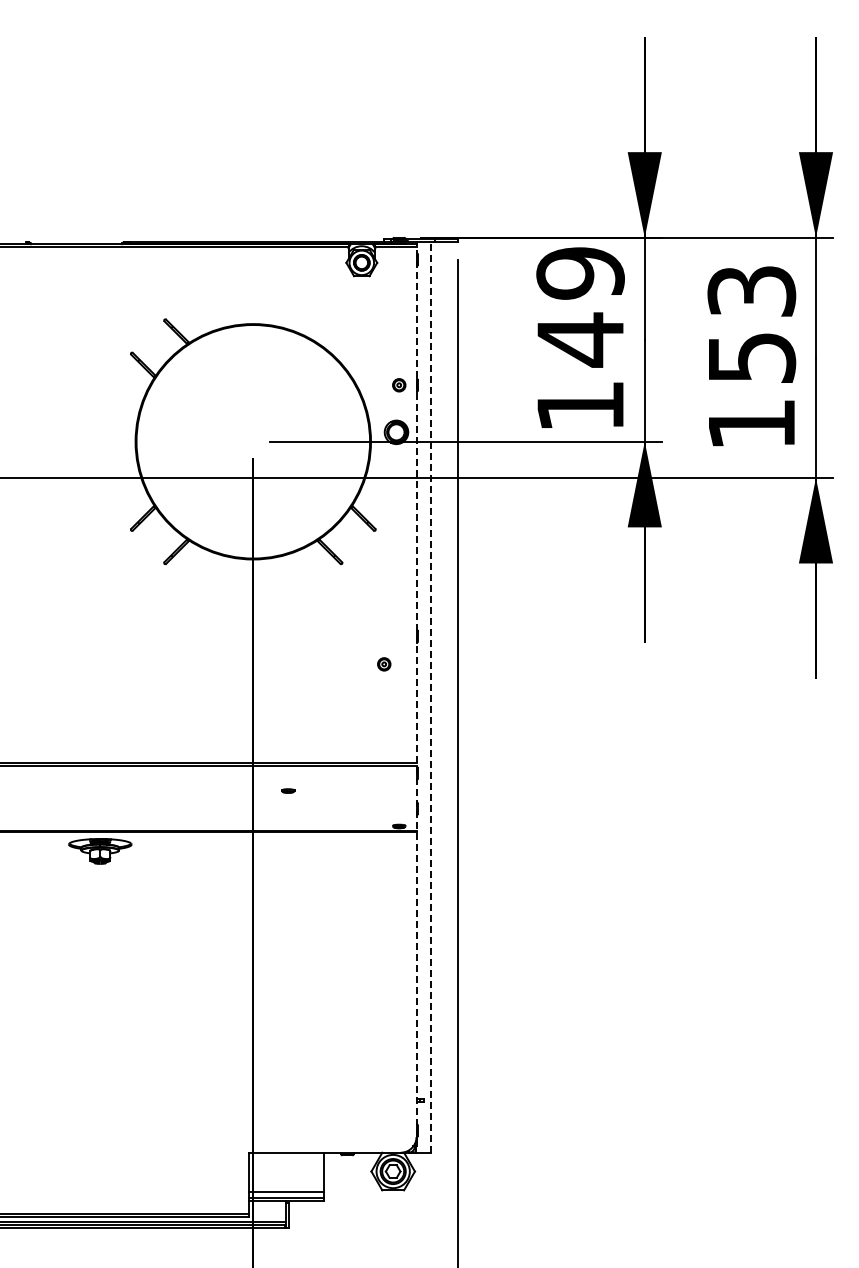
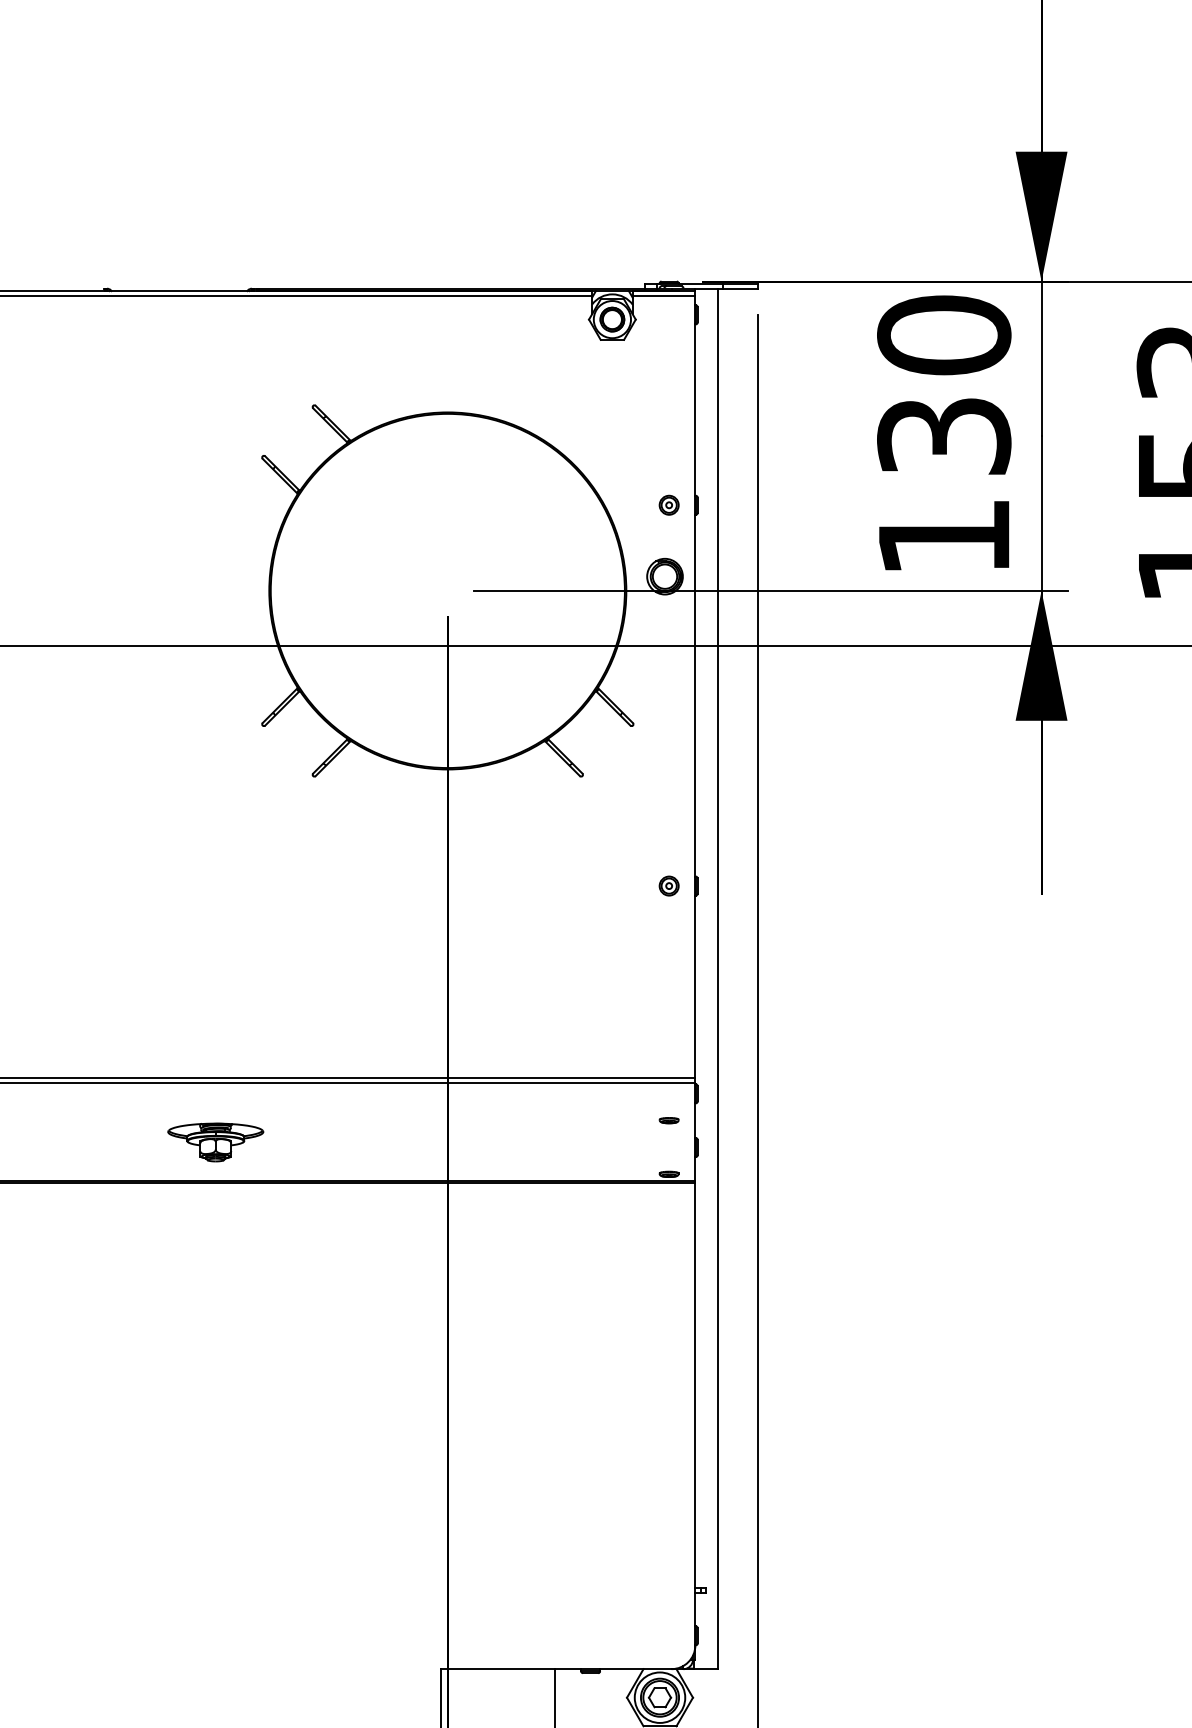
text: (580, 307) -> (944, 387), 149 -> 130
part: (384, 664) -> (669, 886), moved
line: (416, 690) -> (695, 968), dashed -> solid
line: (431, 697) -> (718, 978), dashed -> solid
part: (288, 790) -> (669, 1119), moved
part: (100, 851) -> (216, 1142), moved

